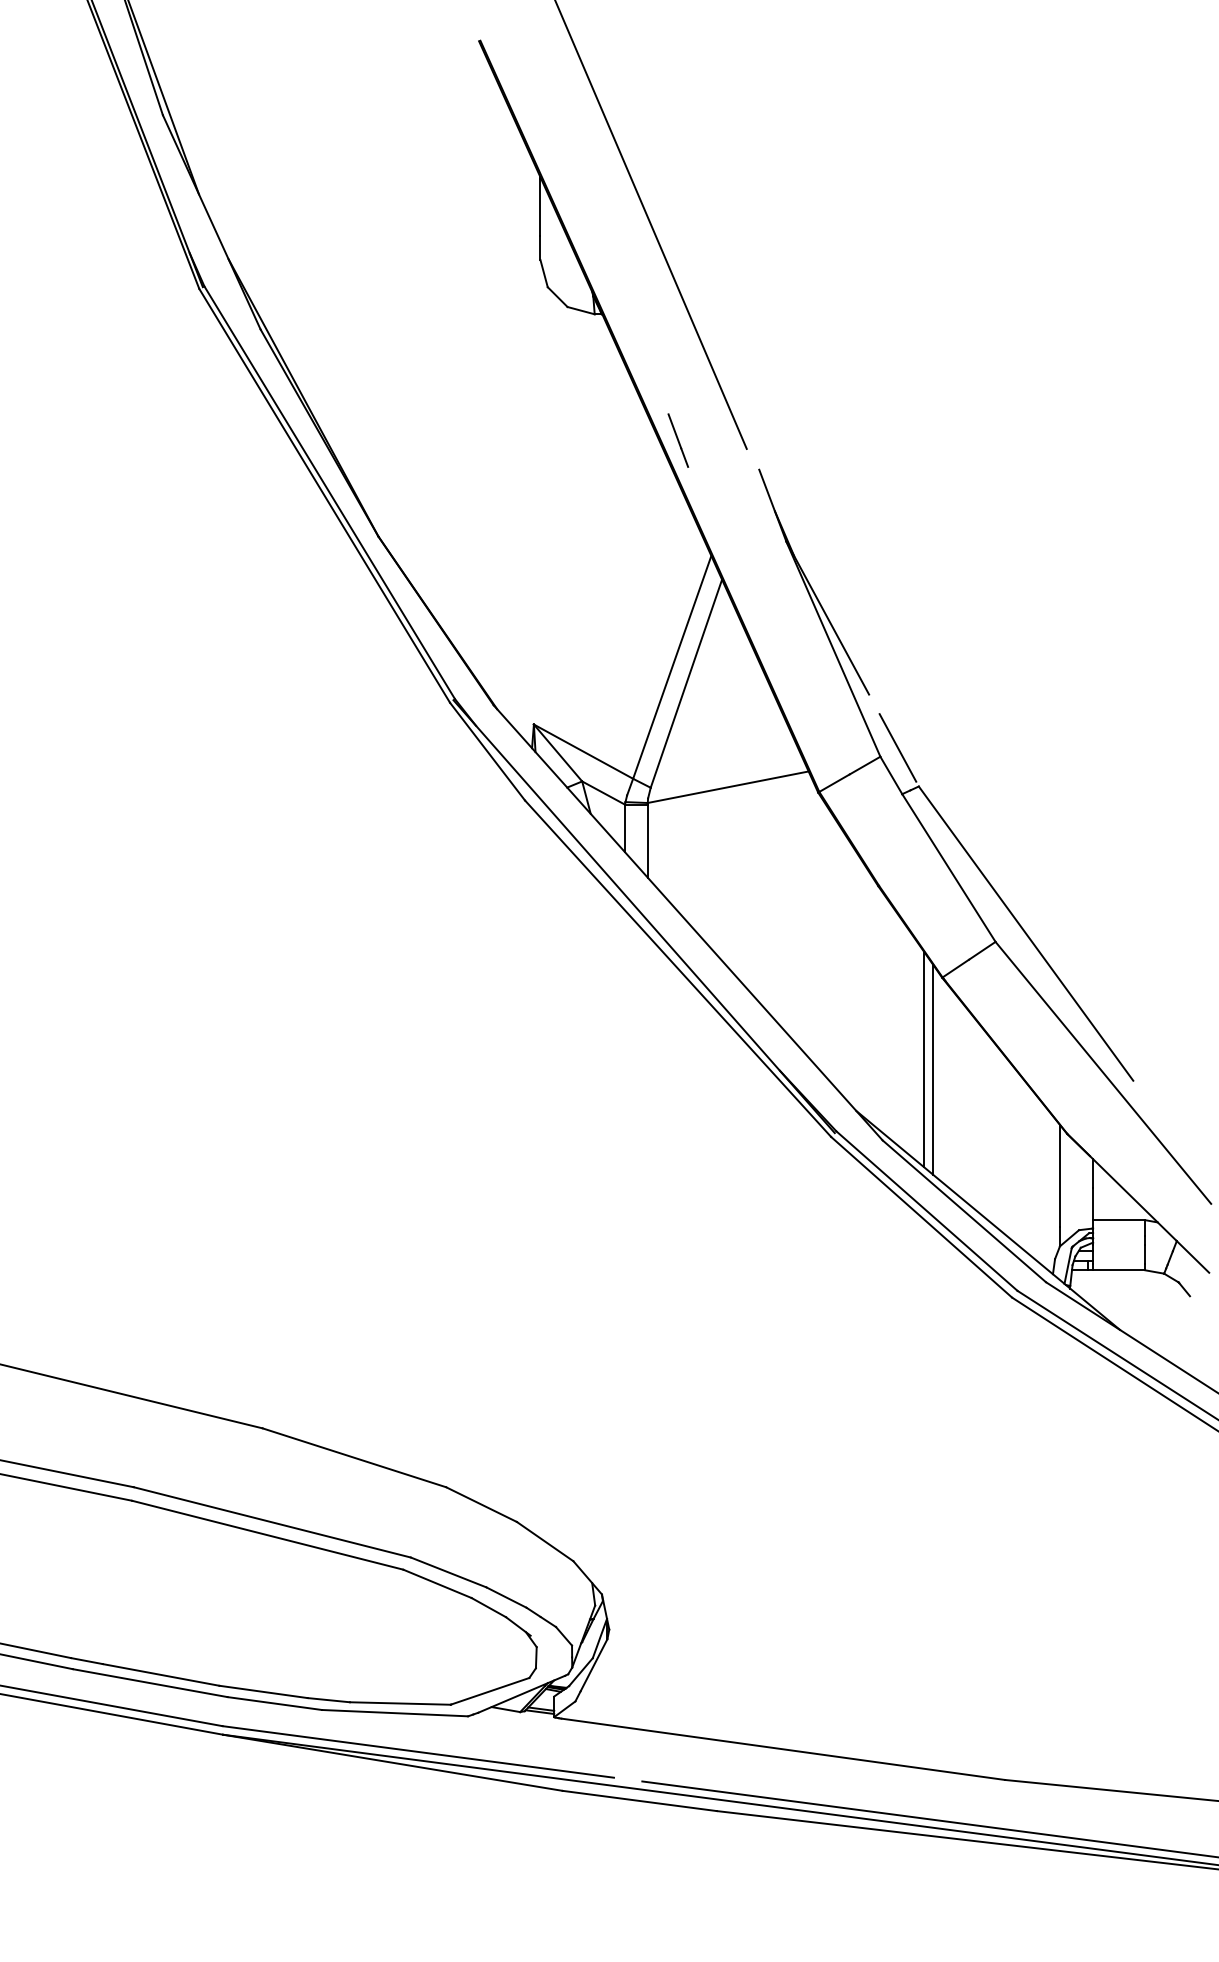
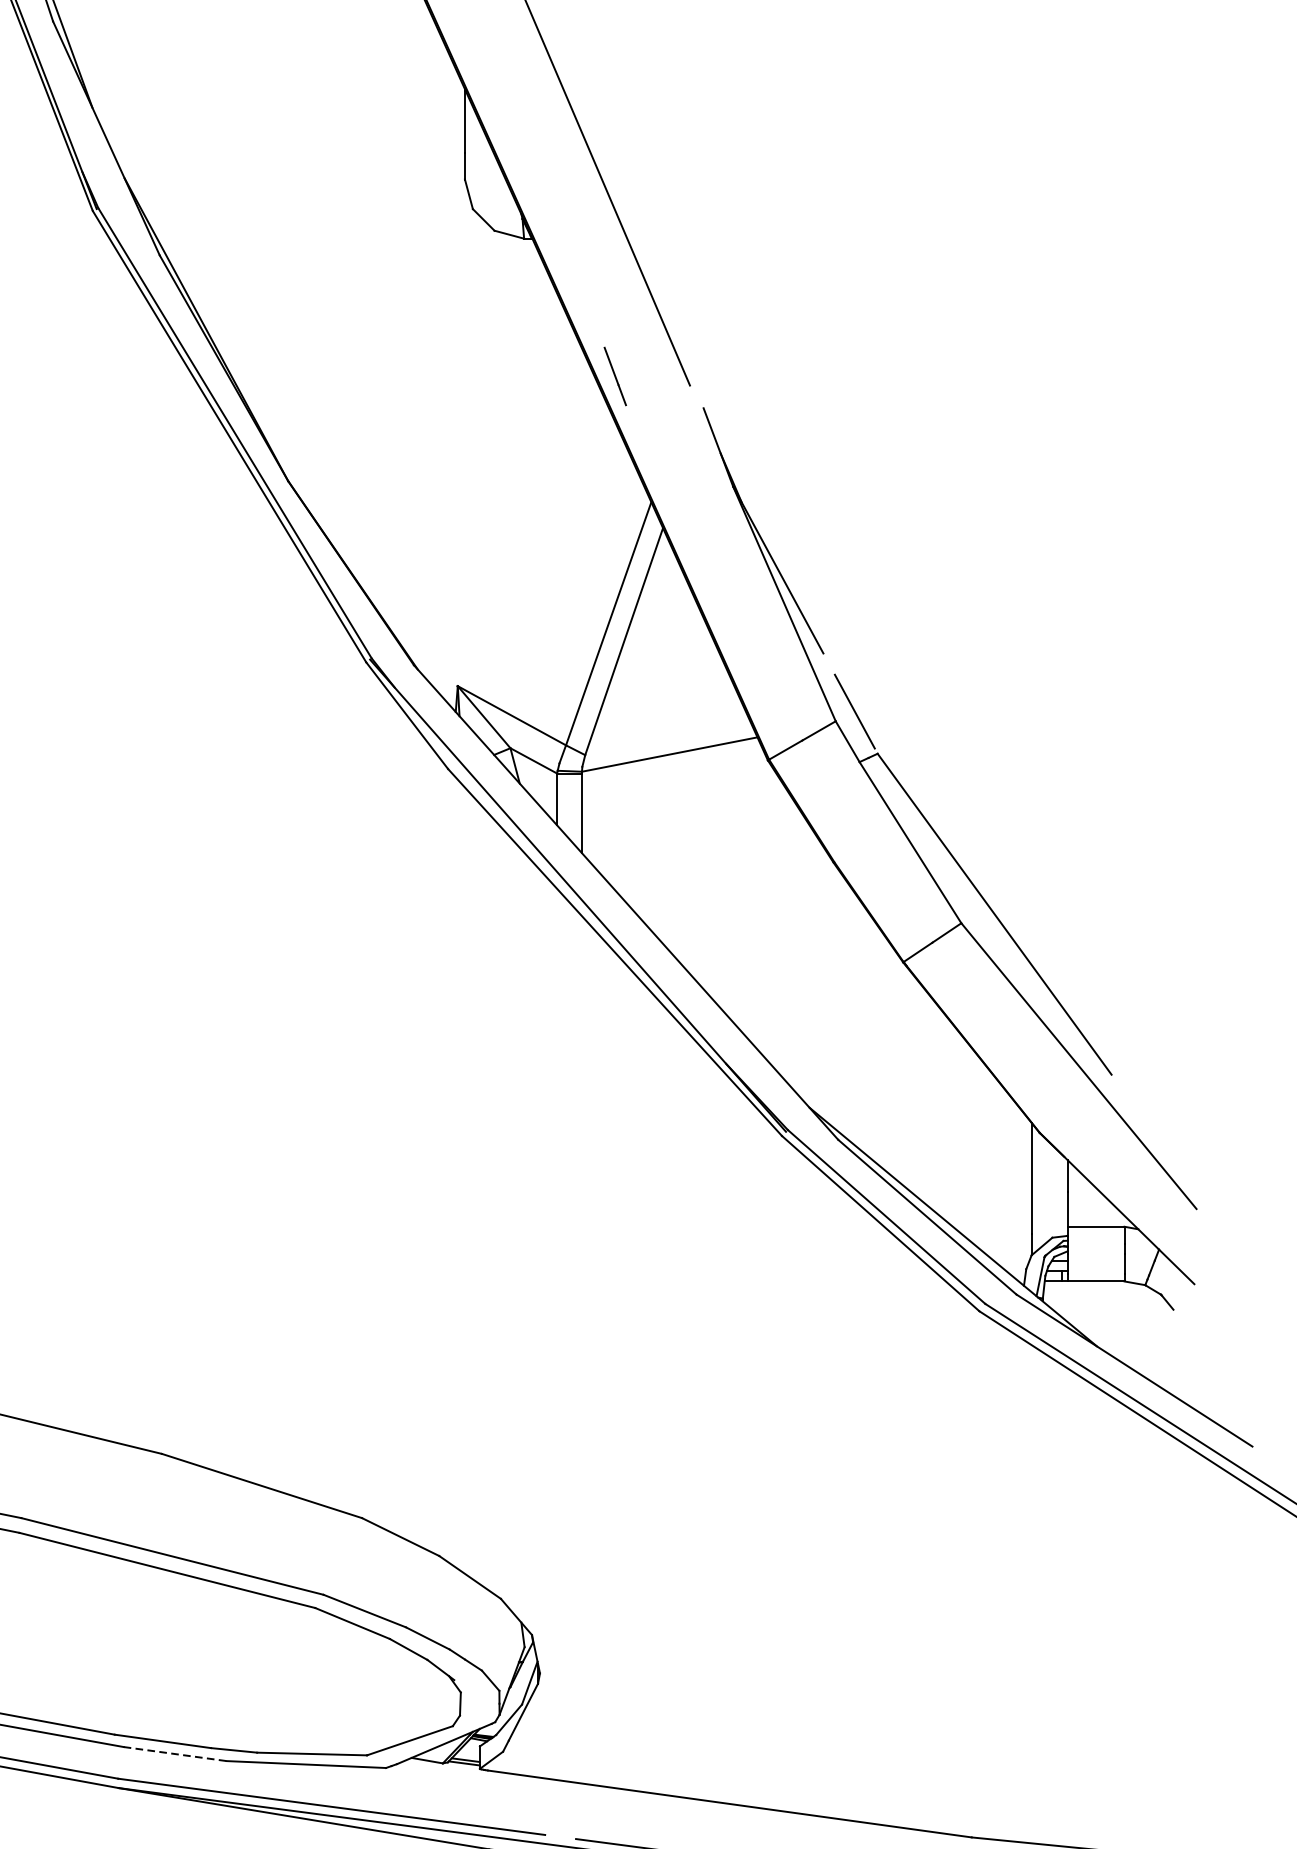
line: (924, 1059) -> (883, 1051), removed
line: (933, 1069) -> (893, 1062), removed
line: (274, 1703) -> (174, 1754), solid -> dashed

